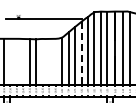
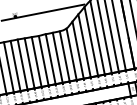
line: (81, 53) -> (91, 41), dashed -> solid
line: (10, 61) -> (15, 65), added
line: (16, 61) -> (22, 64), added
line: (42, 61) -> (50, 58), added
line: (49, 61) -> (58, 57), added
line: (55, 61) -> (64, 55), added
line: (23, 62) -> (30, 63), added

